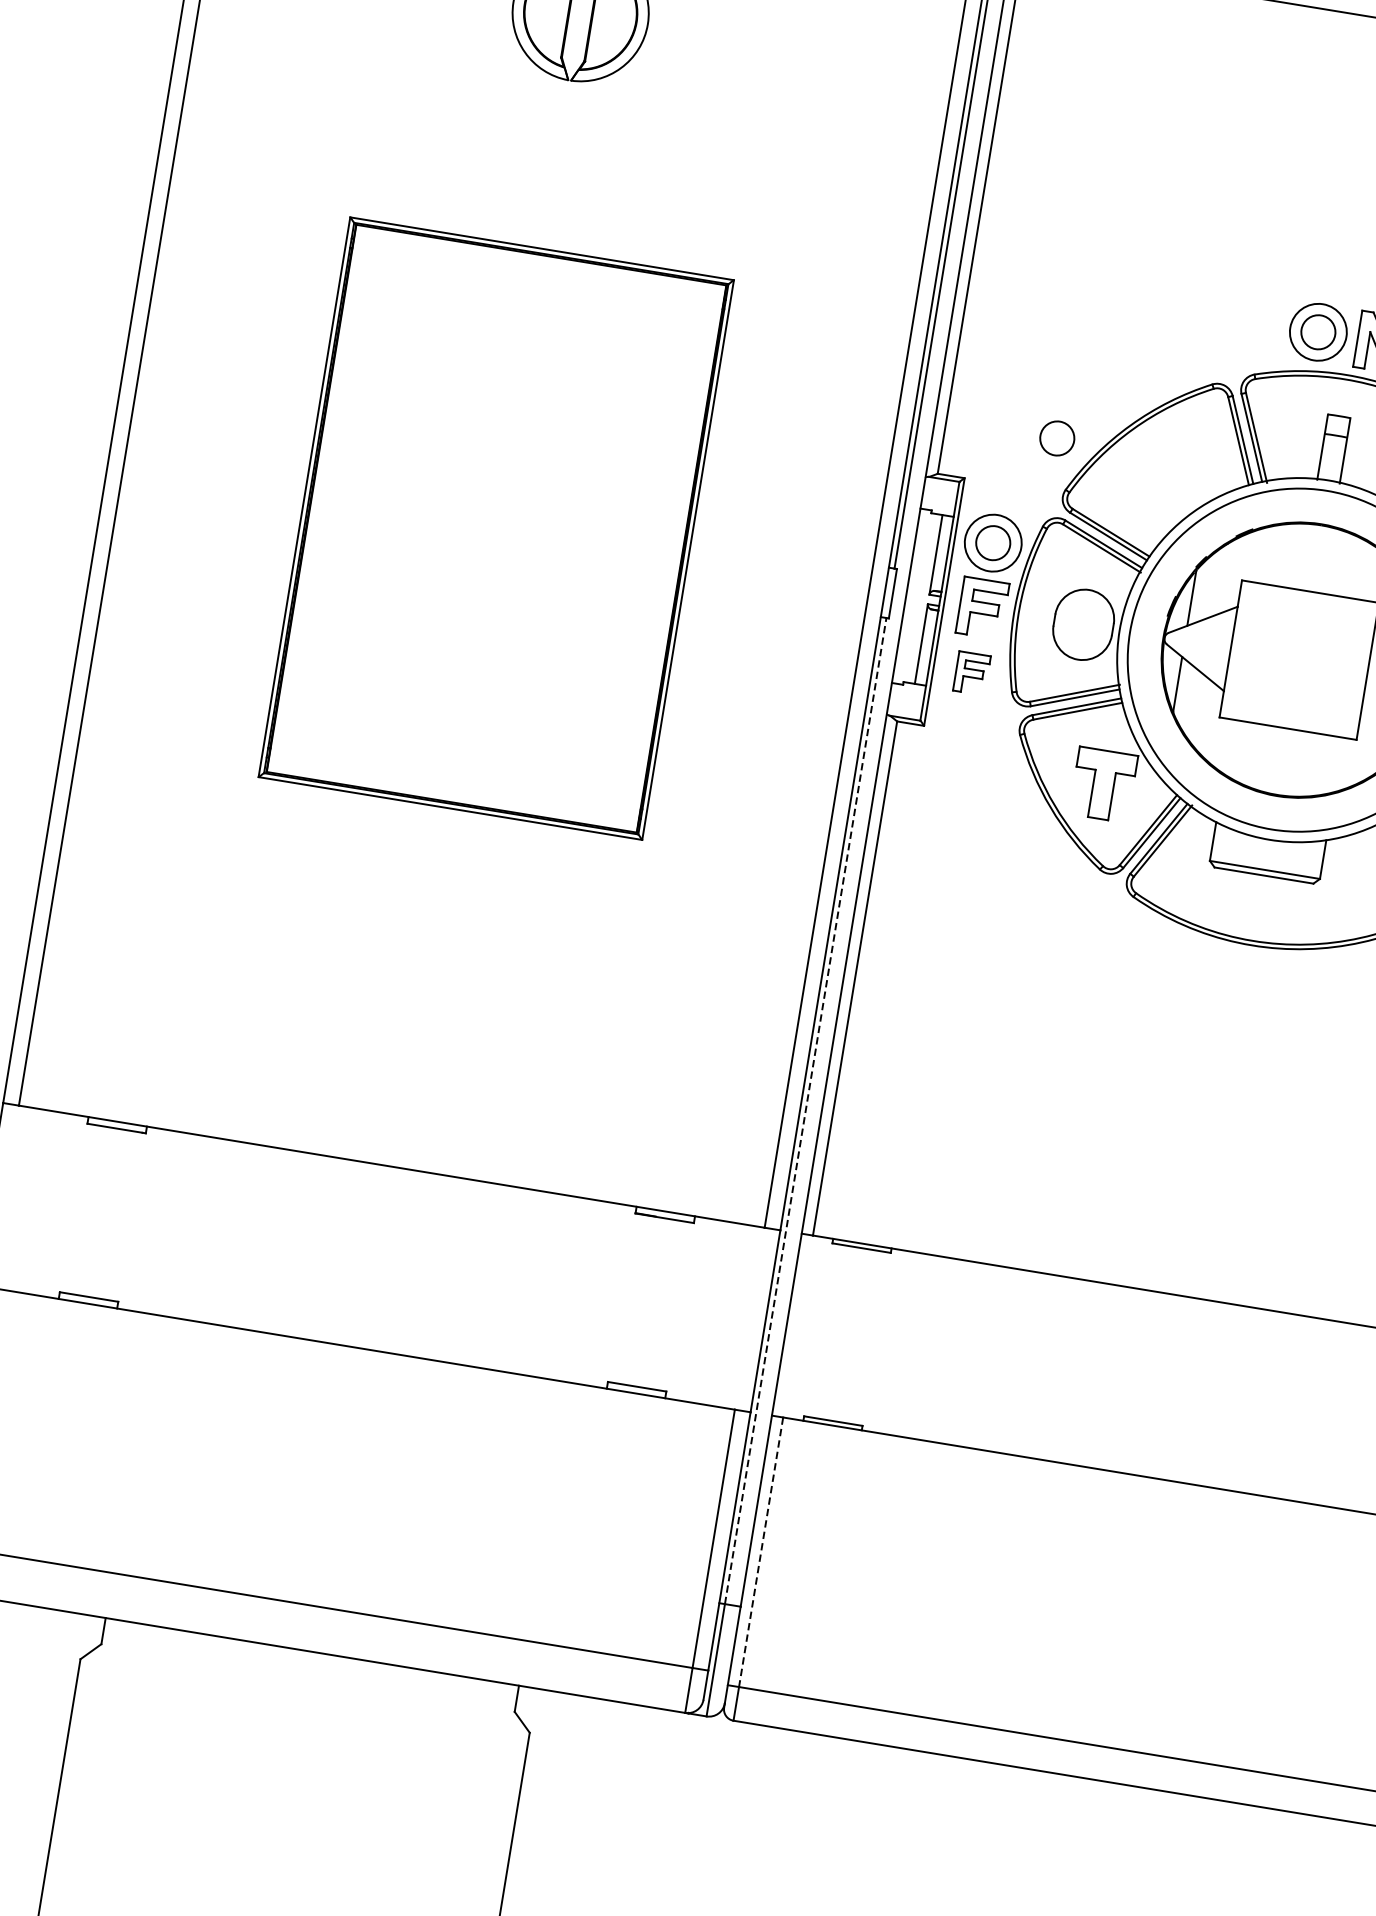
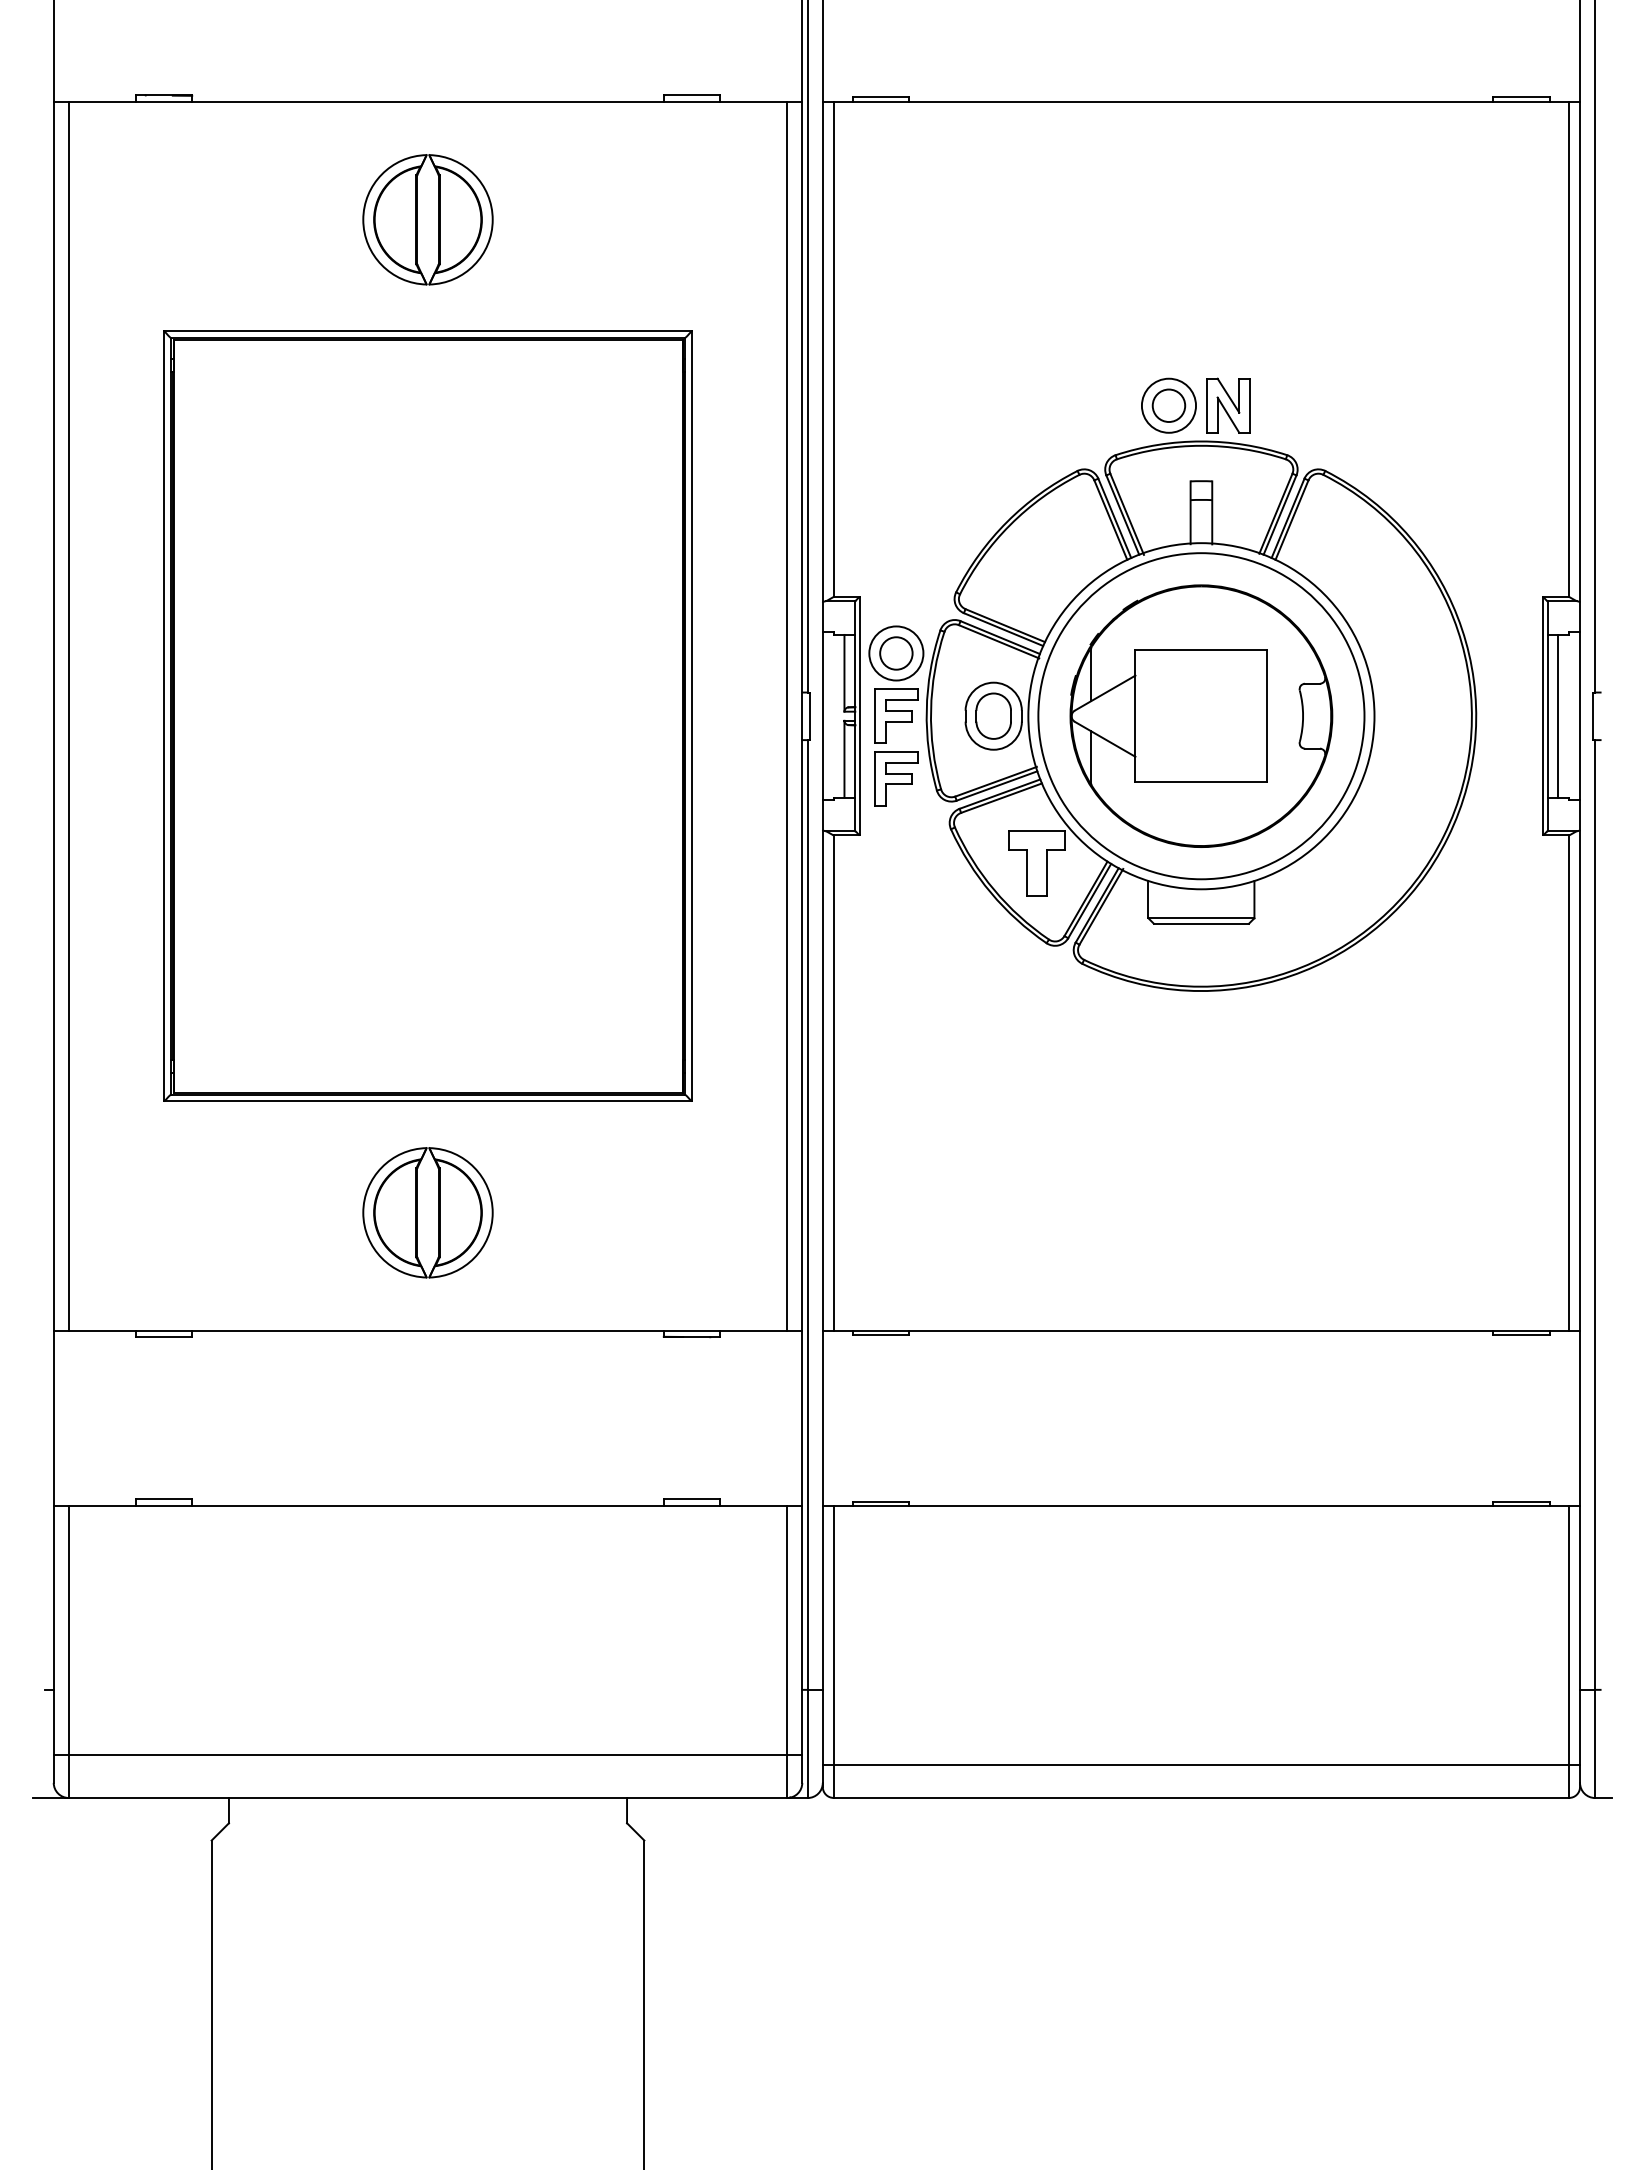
circle: (1057, 438) -> (940, 545), removed
part: (495, 527) -> (427, 715), size x1.43
part: (1083, 624) -> (993, 715), added
part: (972, 672) -> (896, 778), size x1.43
part: (411, 1043) -> (427, 1212), added
line: (805, 1110) -> (807, 1214), dashed -> solid
line: (760, 1552) -> (833, 1635), dashed -> solid

